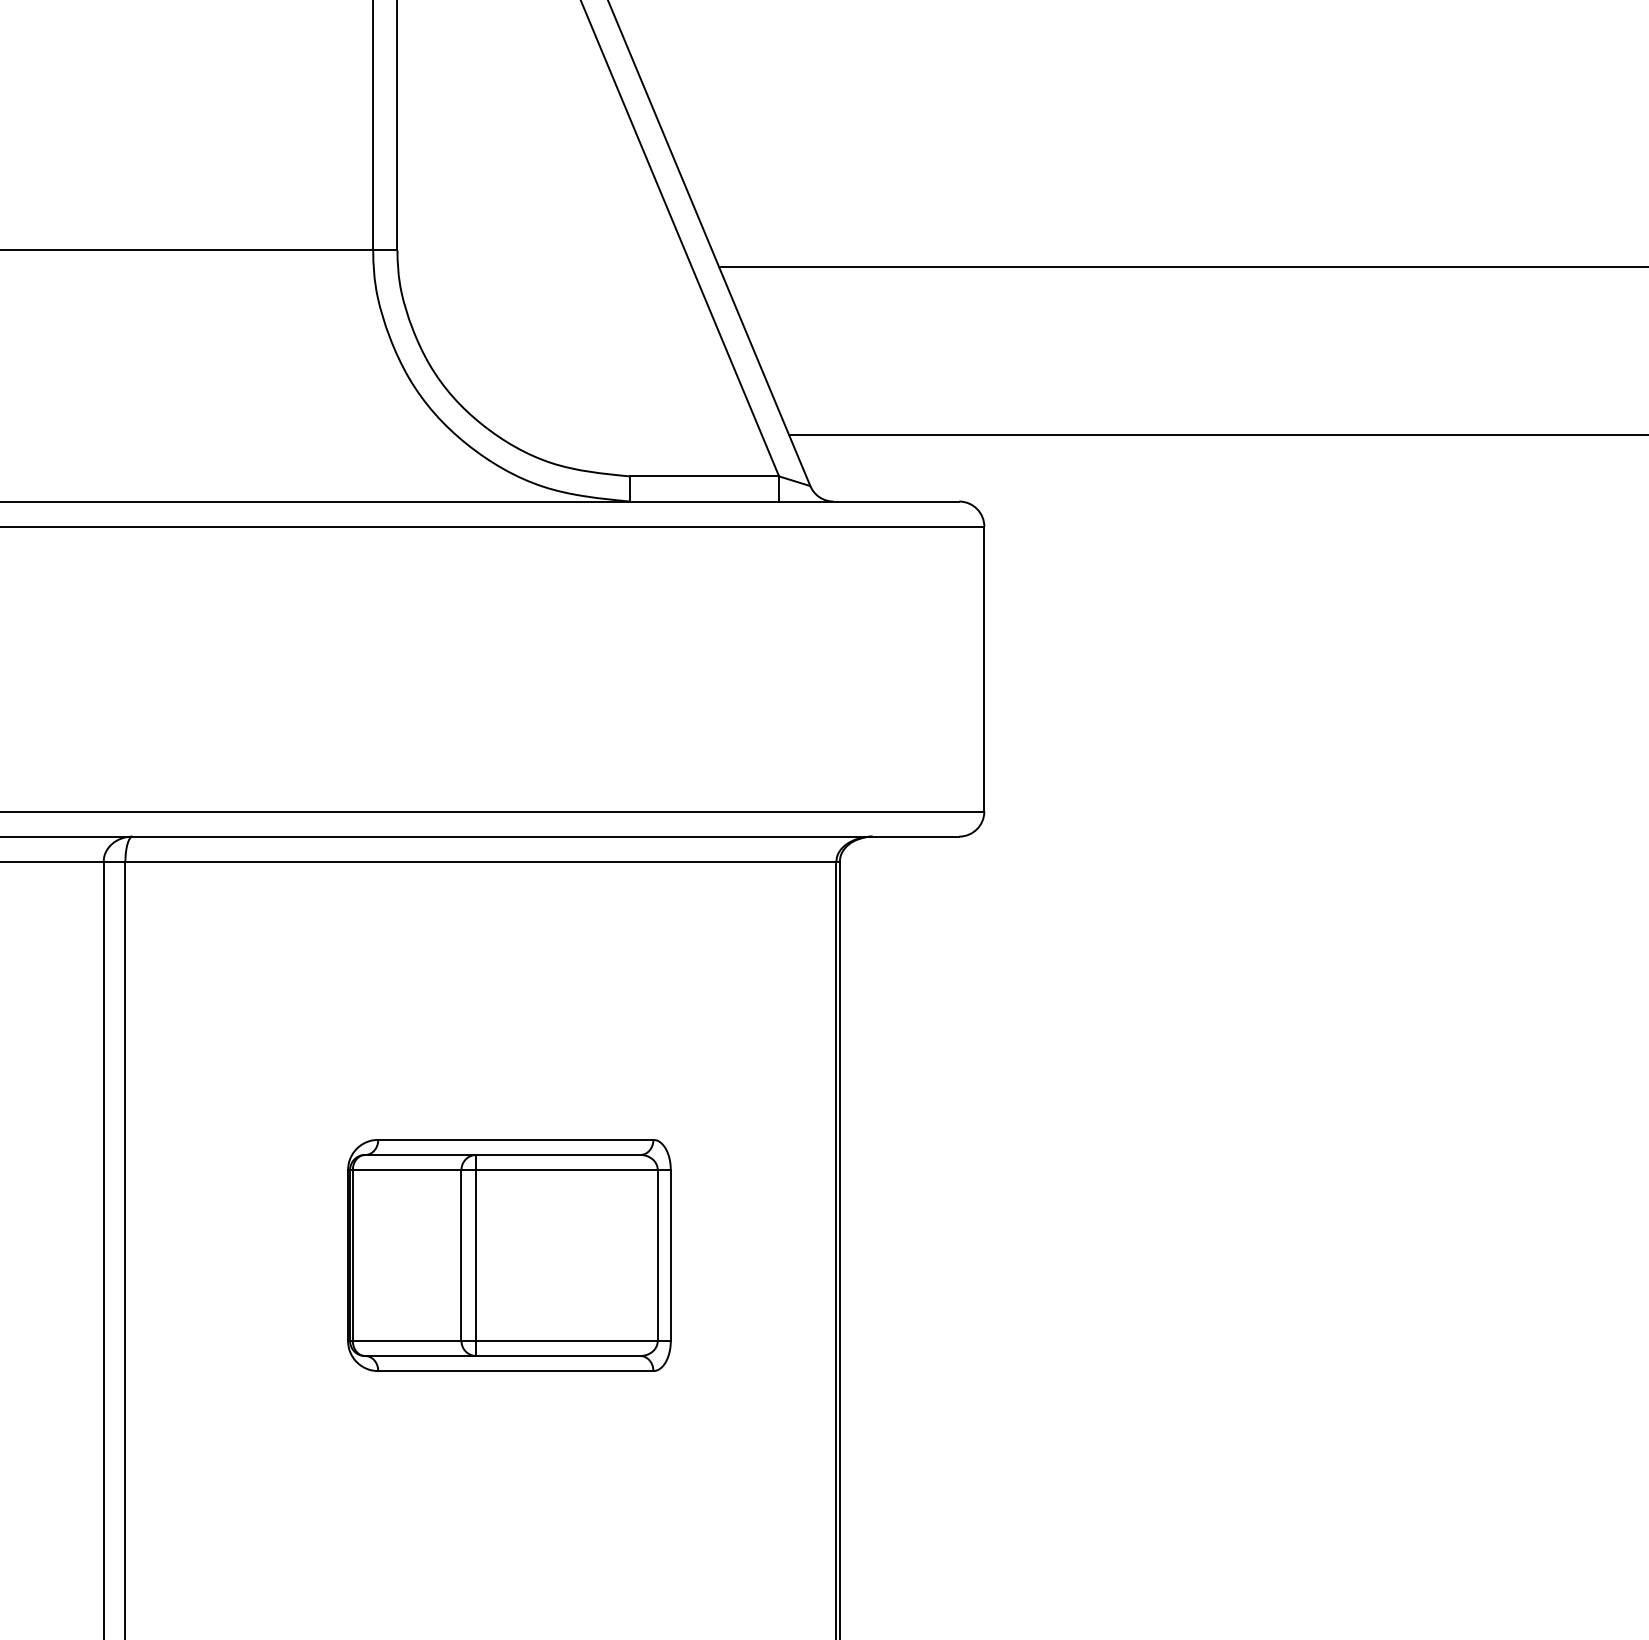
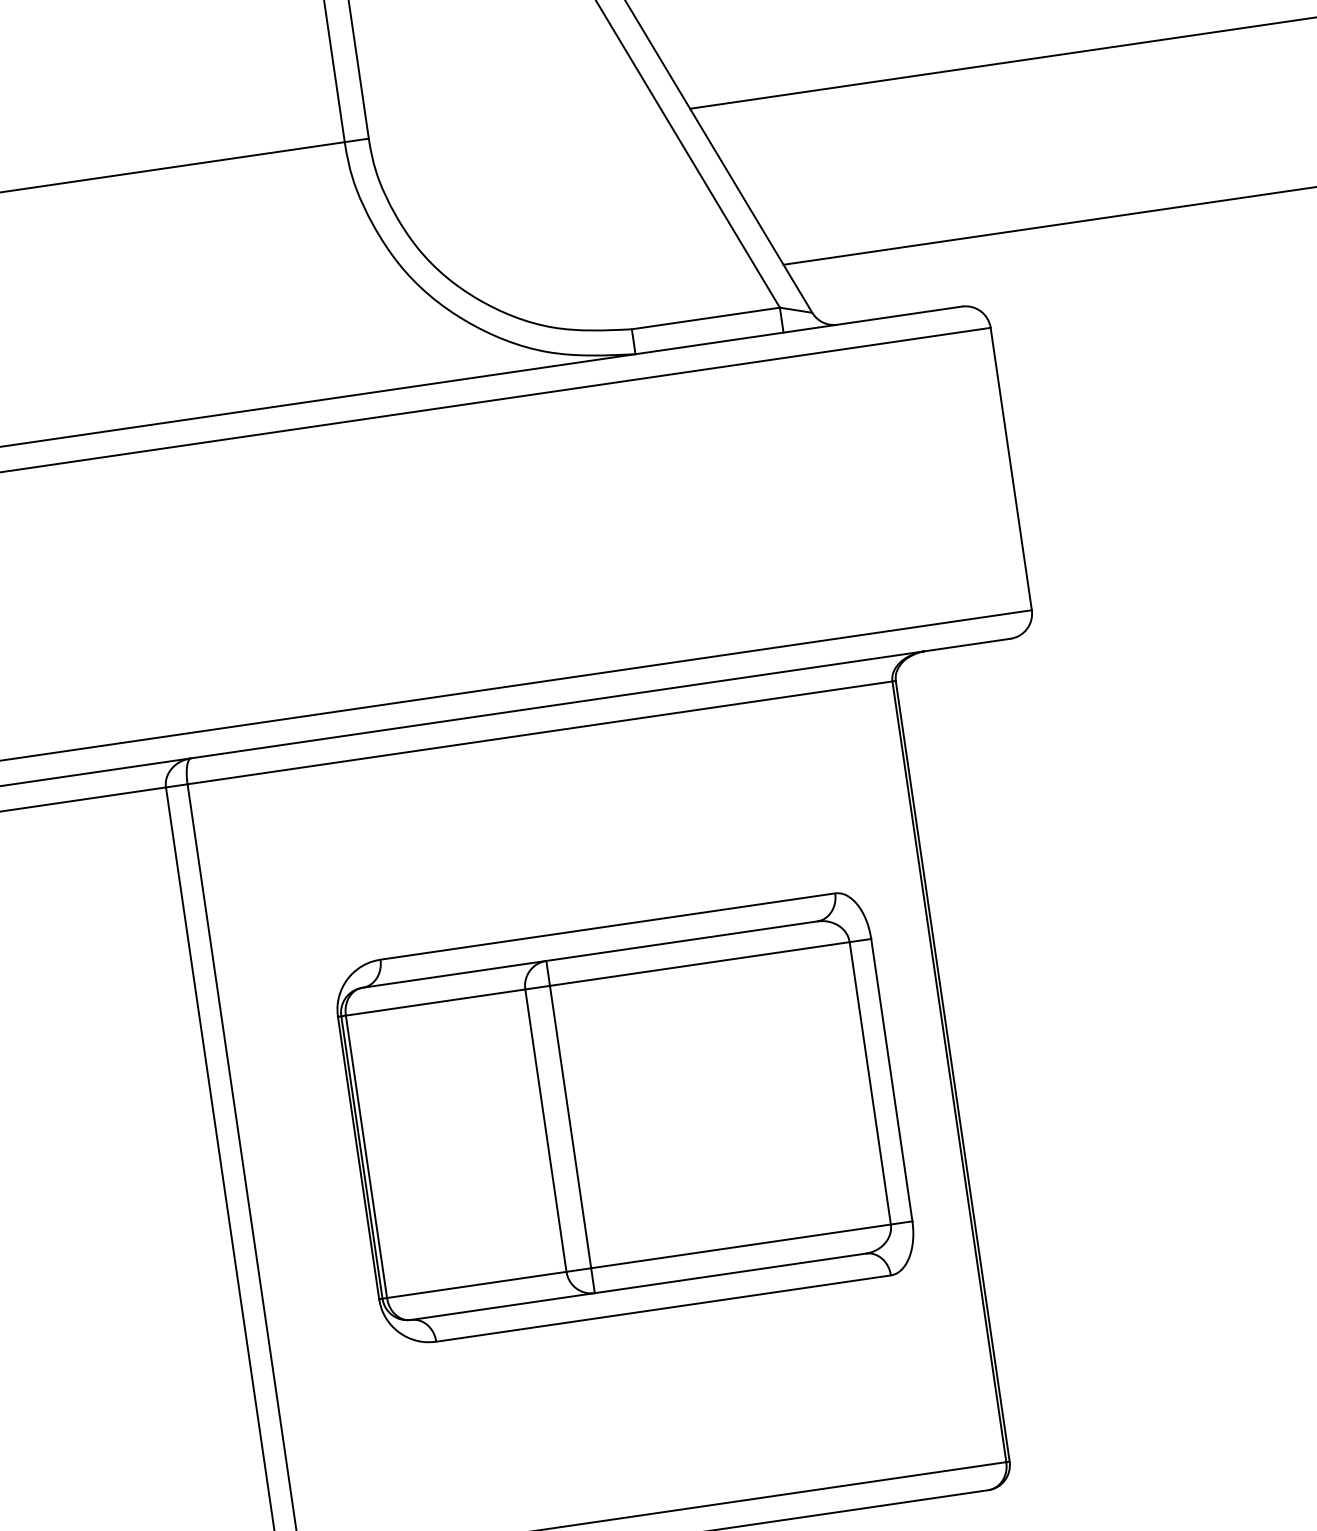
part: (509, 1255) -> (625, 1119), size x1.67

